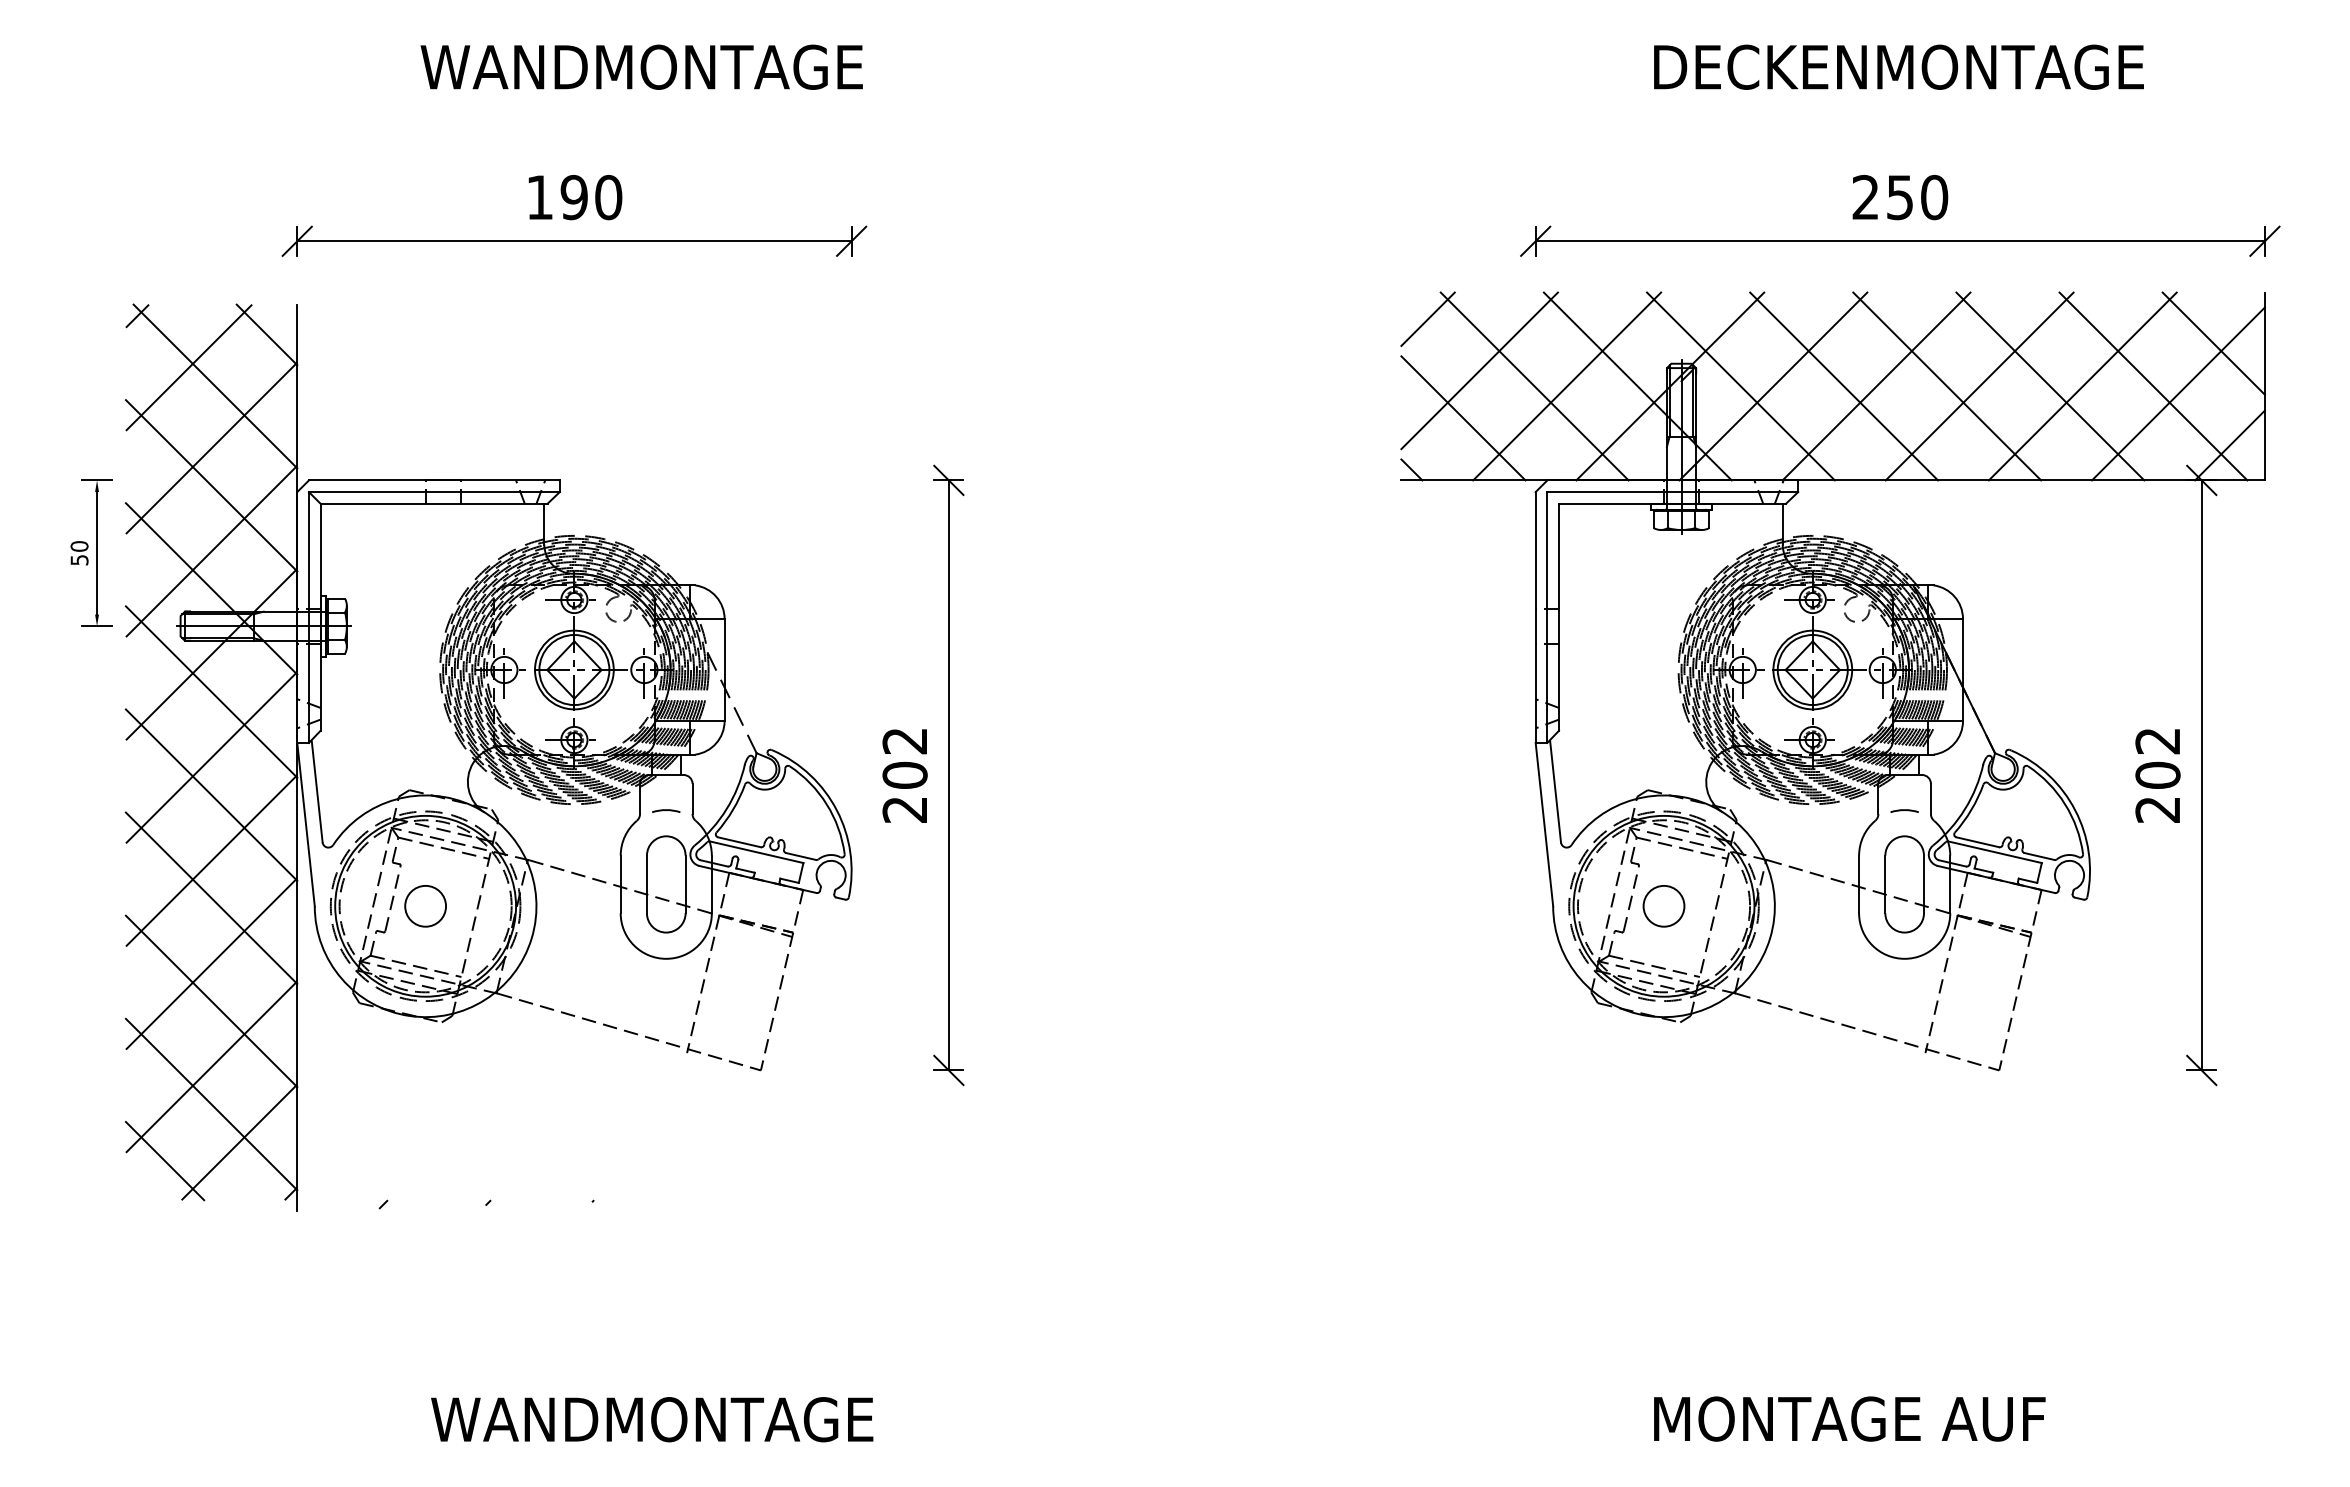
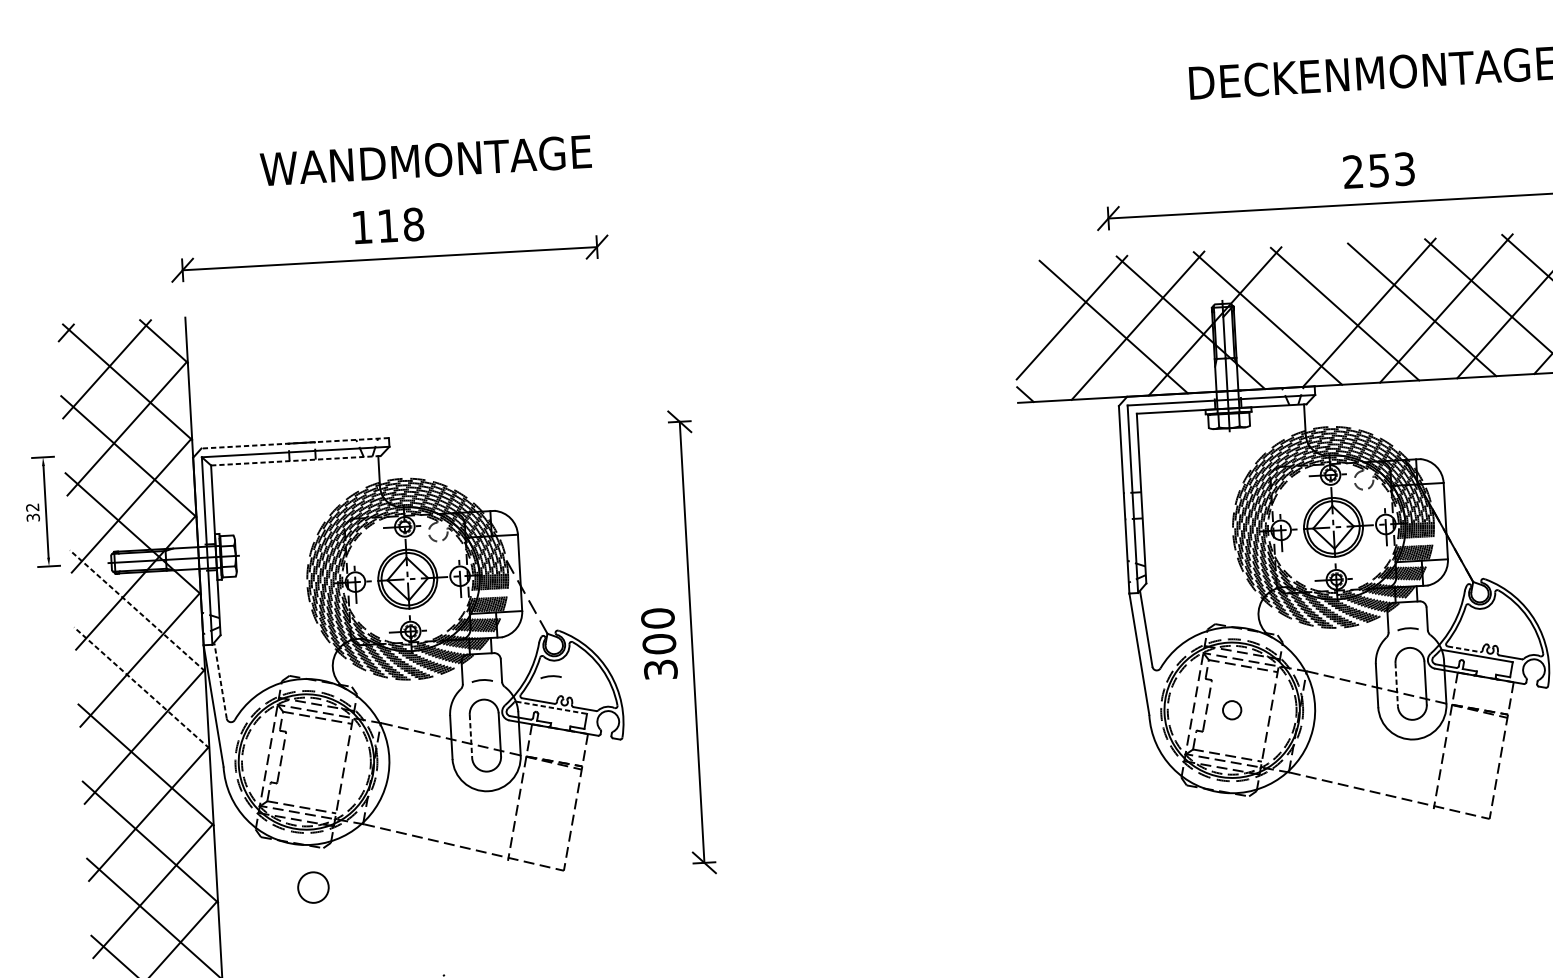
text: (641, 66) -> (425, 160), moved
text: (591, 197) -> (400, 225), 190 -> 118
text: (1934, 197) -> (1404, 169), 250 -> 253
line: (1427, 318) -> (1030, 280), removed
line: (1773, 386) -> (1292, 317), removed
line: (1463, 418) -> (1061, 354), removed
line: (433, 480) -> (294, 443), solid -> dashed
line: (433, 503) -> (295, 460), solid -> dashed
text: (79, 552) -> (32, 512), 50 -> 32
line: (211, 691) -> (137, 610), solid -> dashed
text: (904, 774) -> (658, 643), 202 -> 300
line: (317, 791) -> (220, 680), solid -> dashed
line: (211, 794) -> (141, 687), solid -> dashed
line: (758, 810) -> (551, 676), added
line: (1977, 842) -> (1463, 649), solid -> dashed
line: (756, 852) -> (551, 707), solid -> dashed
line: (646, 884) -> (470, 736), solid -> dashed
line: (1885, 884) -> (1396, 684), solid -> dashed
circle: (1663, 905) -> (1231, 709), size x0.6
circle: (425, 906) -> (313, 887), moved

